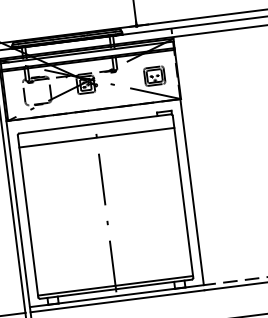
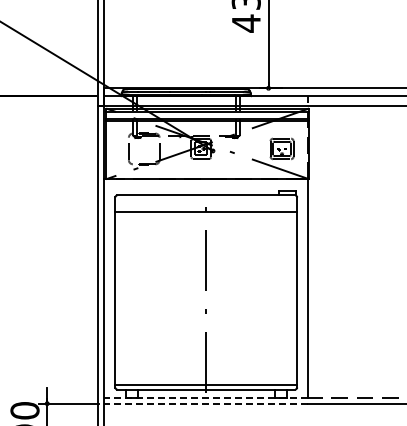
line: (116, 296) -> (205, 397), solid -> dashed
line: (116, 301) -> (205, 403), solid -> dashed

